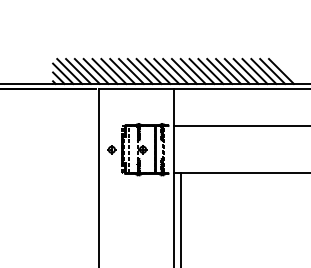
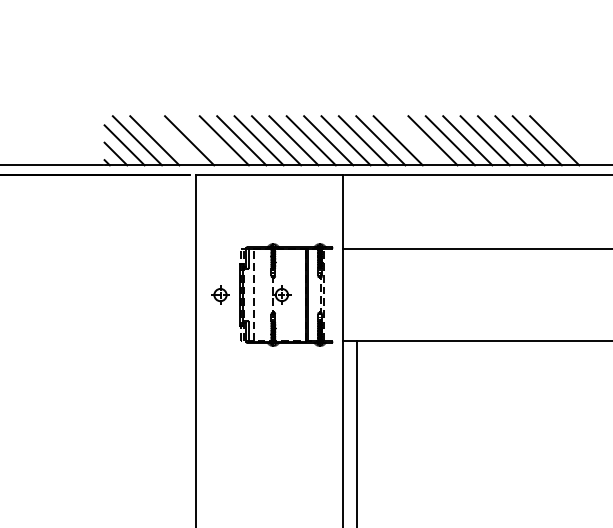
line: (86, 71) -> (170, 140), removed
line: (104, 71) -> (205, 140), removed
line: (210, 71) -> (414, 140), removed

